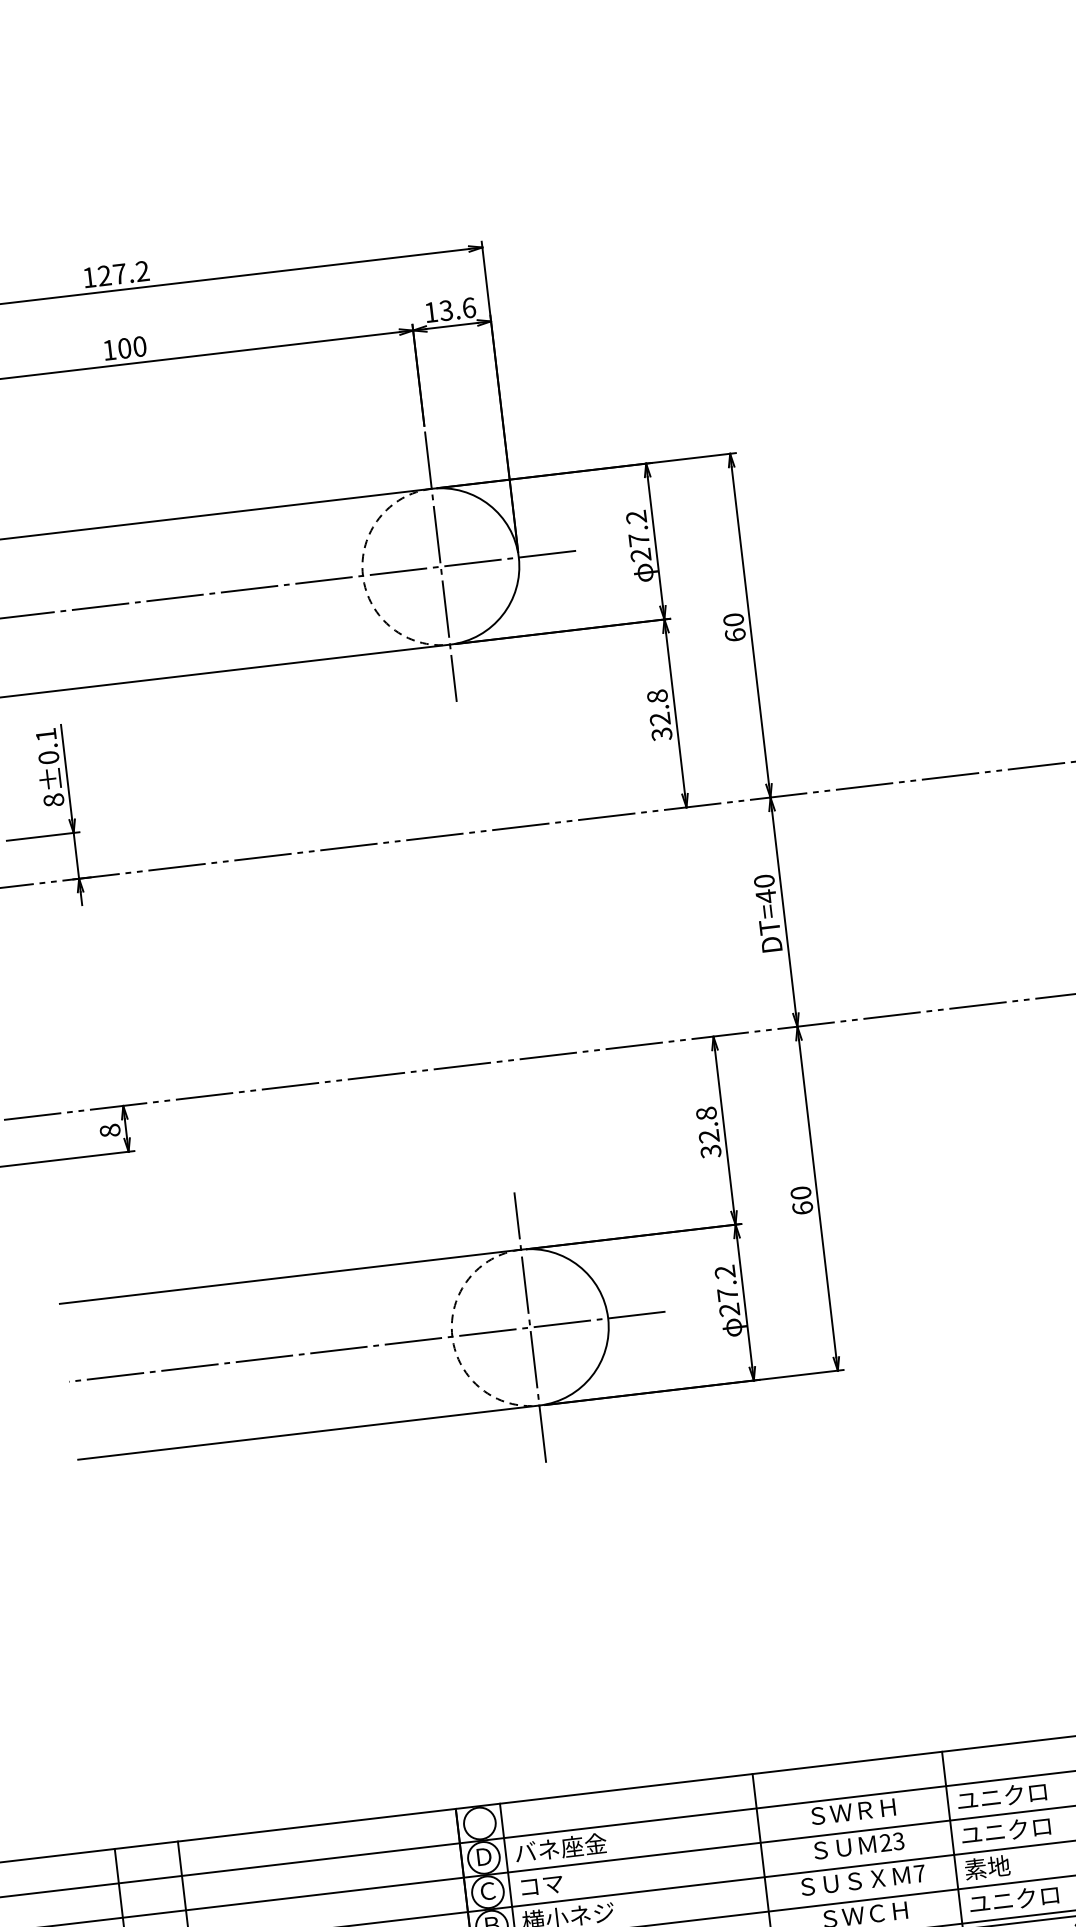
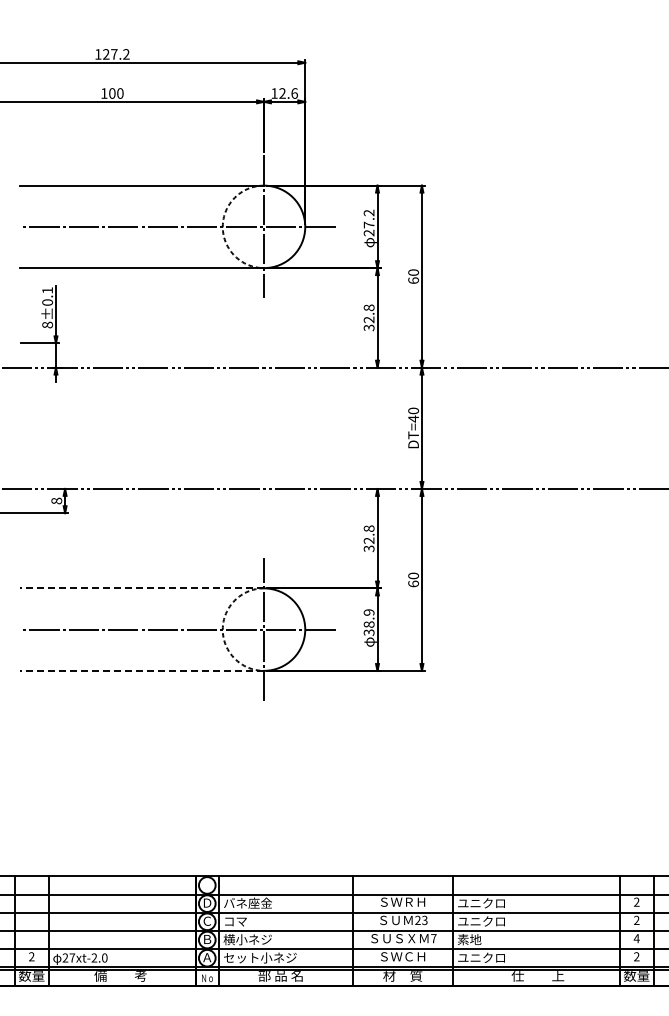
text: (446, 310) -> (282, 93), 13.6 -> 12.6
line: (289, 1277) -> (141, 588), solid -> dashed
text: (726, 1290) -> (368, 622), 27.2 -> 38.9
line: (307, 1432) -> (141, 670), solid -> dashed

